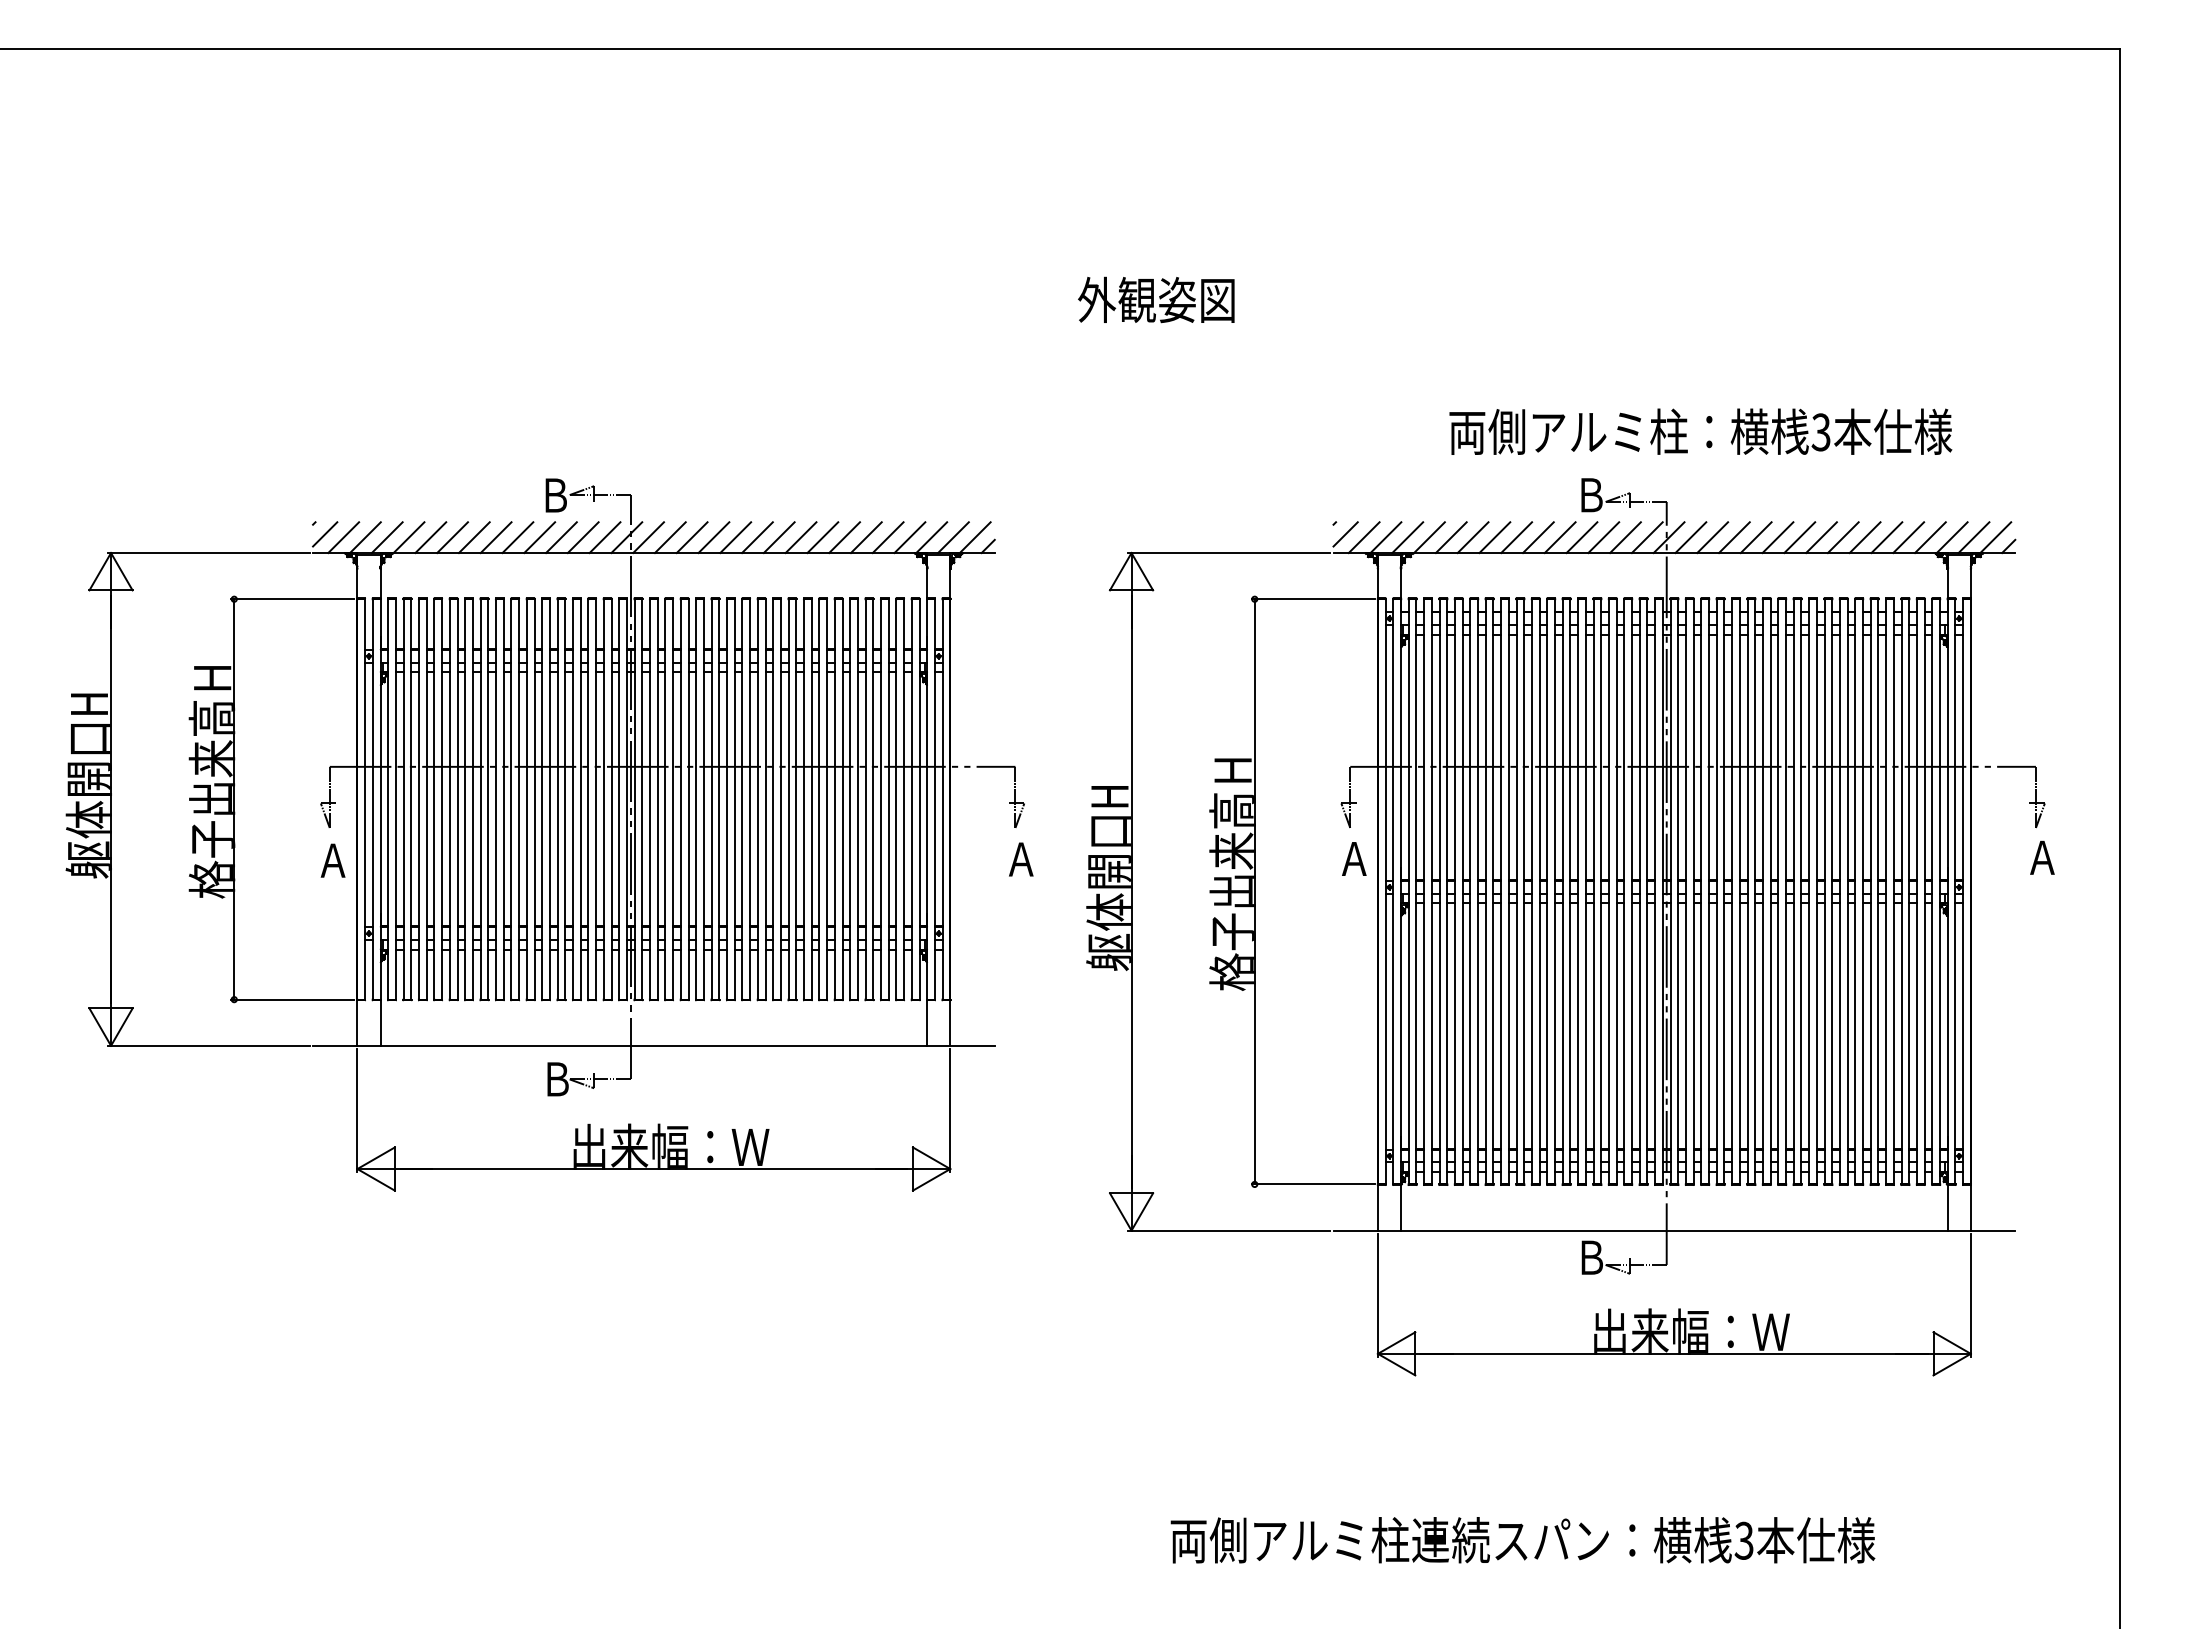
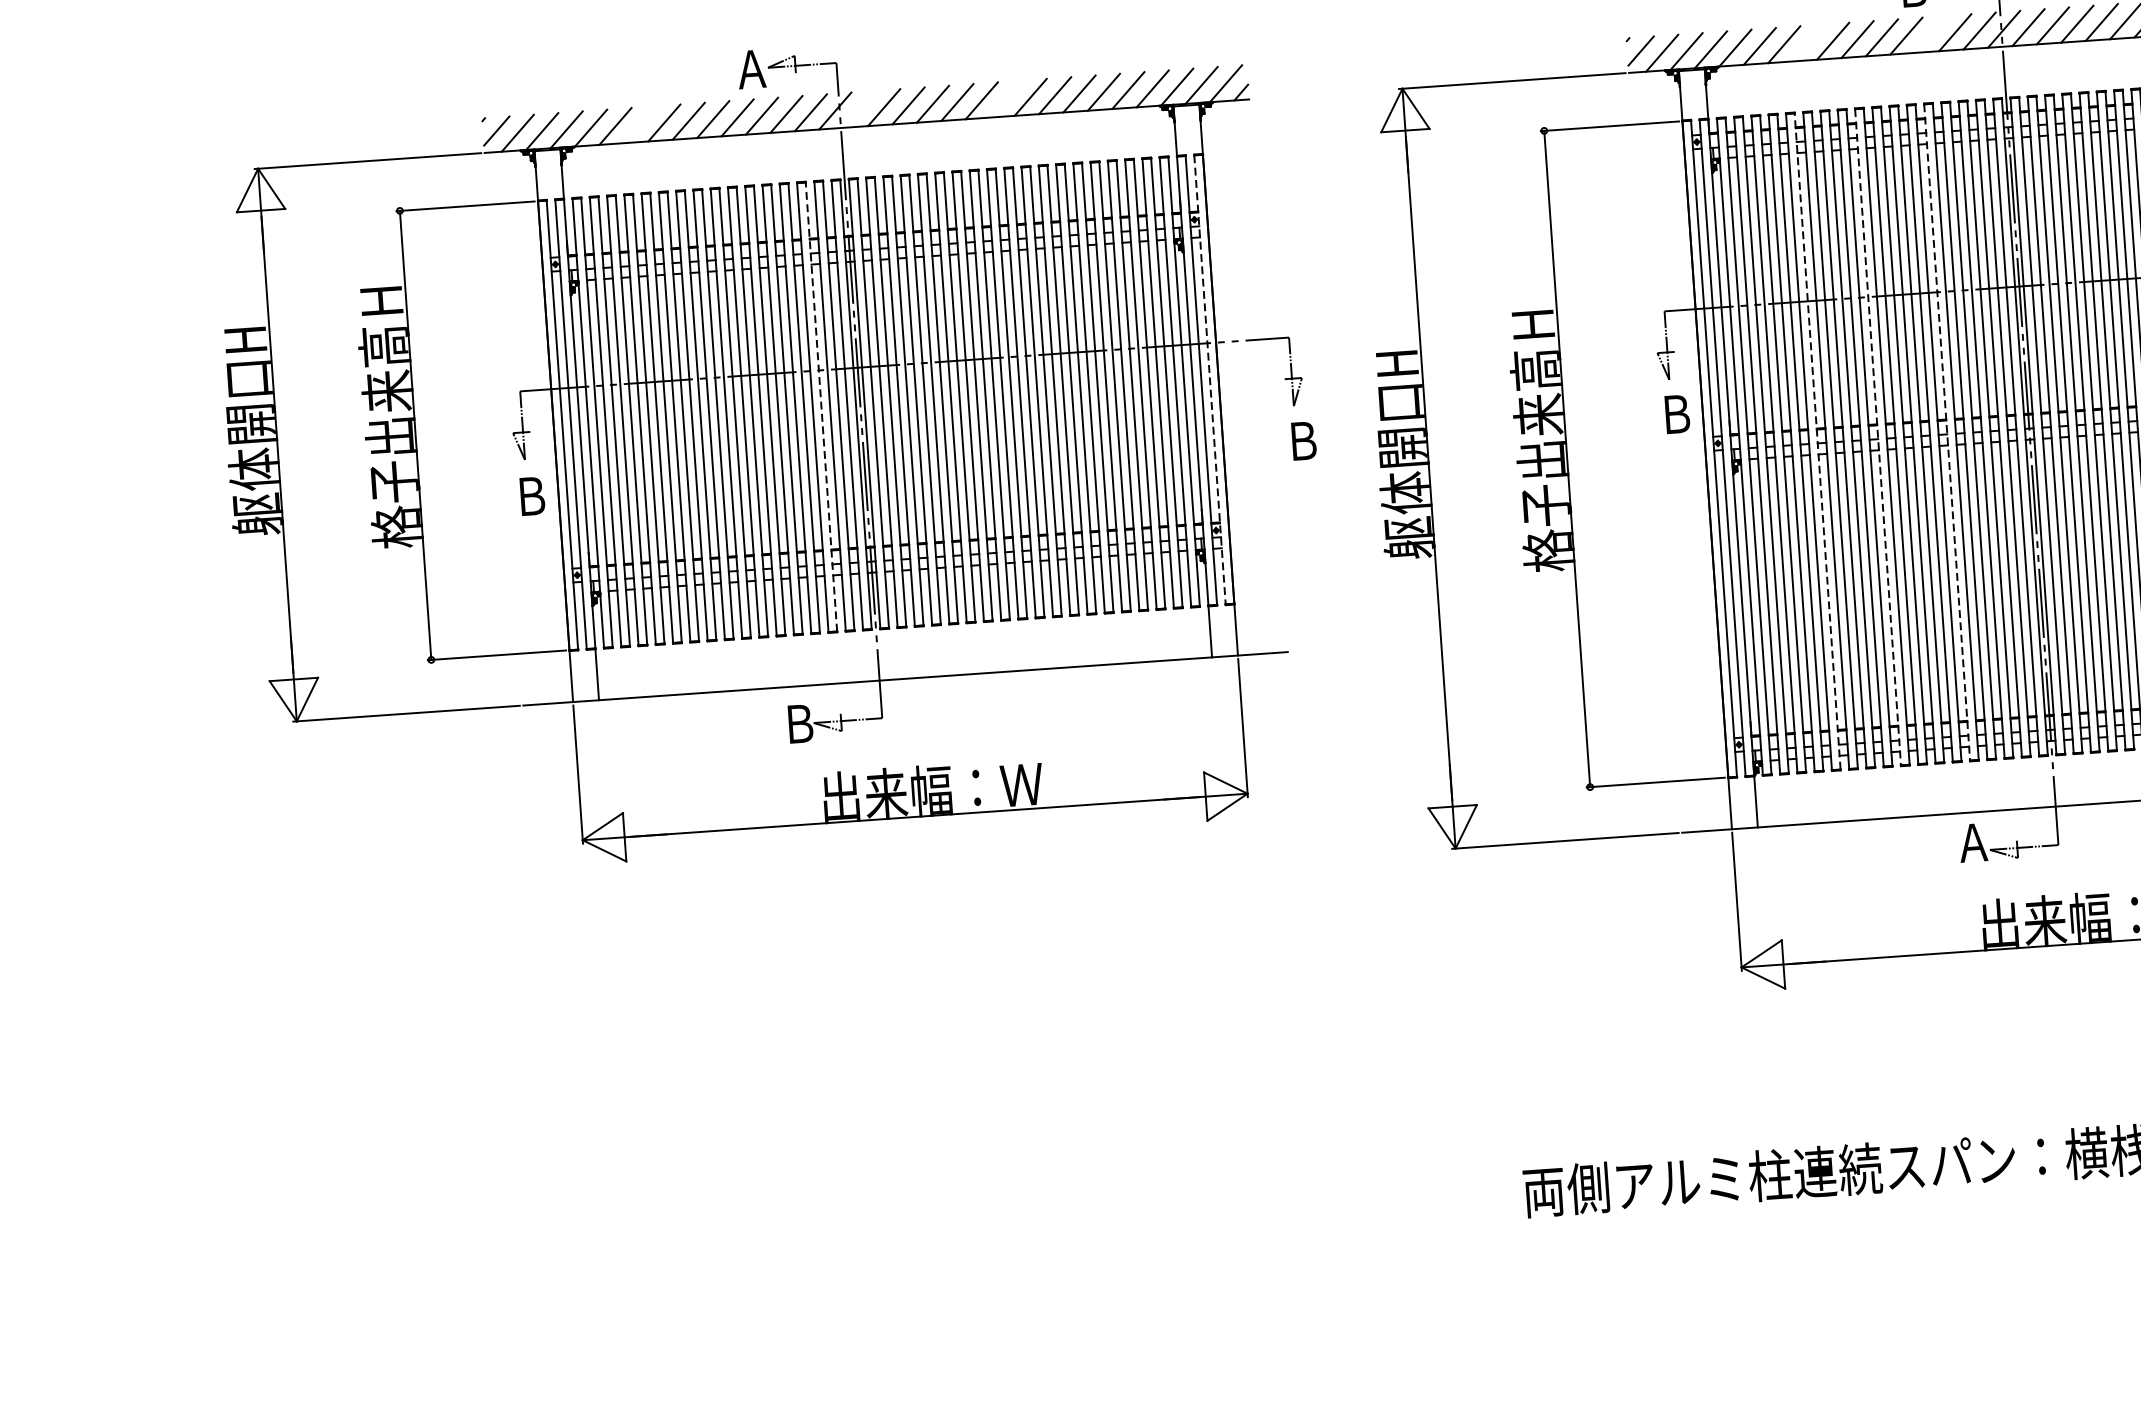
text: (554, 495) -> (750, 69), Ｂ -> Ａ
line: (452, 537) -> (639, 124), removed
line: (648, 537) -> (859, 109), removed
line: (778, 537) -> (1005, 99), removed
line: (1494, 537) -> (1808, 42), removed
line: (1603, 537) -> (1930, 34), removed
line: (596, 798) -> (821, 405), solid -> dashed
line: (942, 799) -> (1209, 379), solid -> dashed
text: (1354, 858) -> (1676, 413), Ａ -> Ｂ
text: (1021, 859) -> (1303, 441), Ａ -> Ｂ
text: (332, 860) -> (530, 496), Ａ -> Ｂ
line: (1478, 891) -> (1818, 441), solid -> dashed
line: (1531, 891) -> (1877, 436), solid -> dashed
line: (1593, 891) -> (1947, 432), solid -> dashed
text: (1591, 1257) -> (1973, 842), Ｂ -> Ａ

